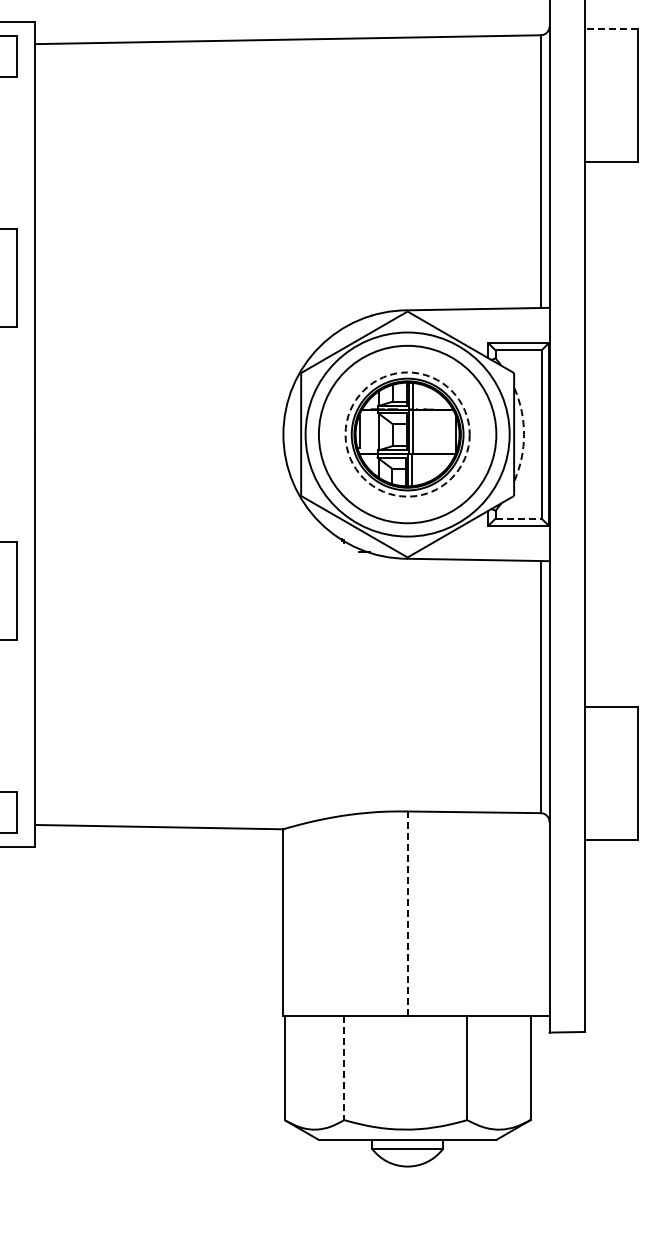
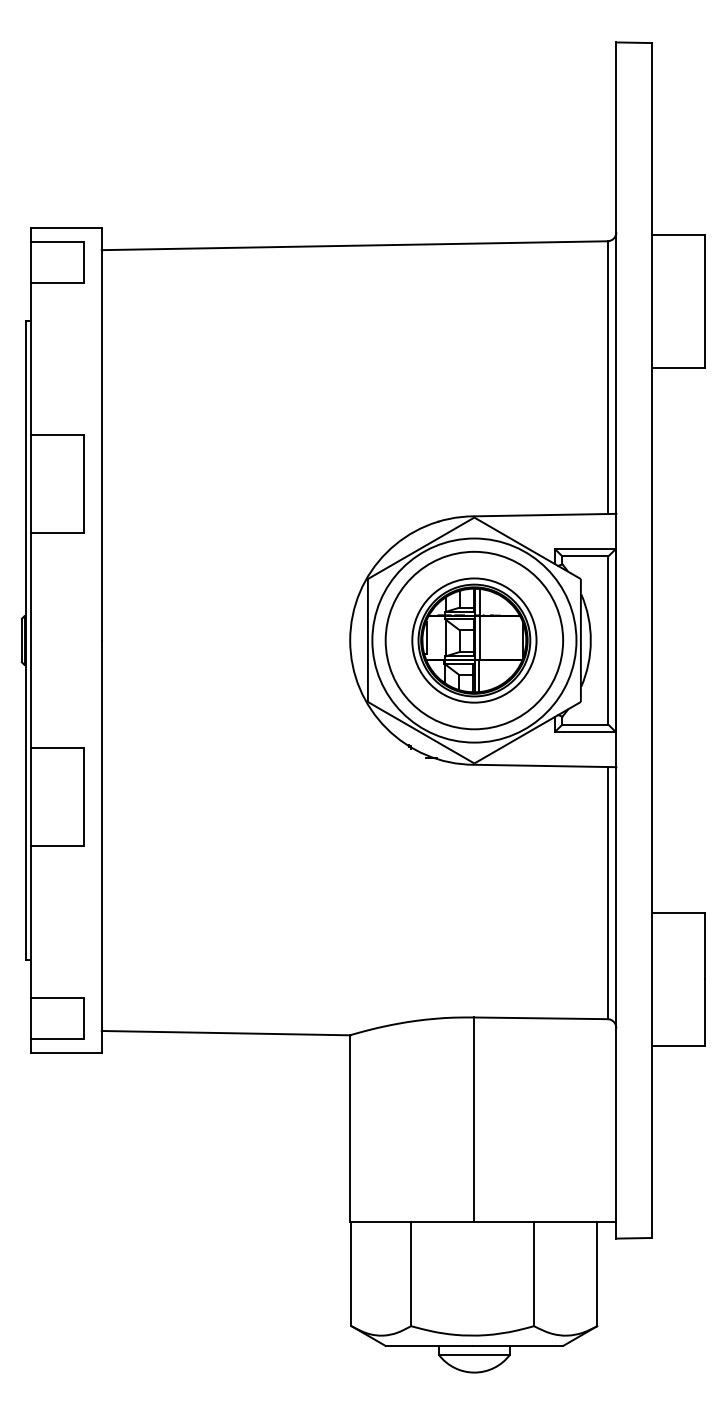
line: (611, 29) -> (678, 235), dashed -> solid
circle: (407, 434) -> (474, 640), dashed -> solid
arc: (523, 434) -> (590, 640), dashed -> solid
line: (518, 518) -> (585, 724), dashed -> solid
line: (407, 914) -> (474, 1120), dashed -> solid
line: (344, 1068) -> (411, 1274), dashed -> solid

